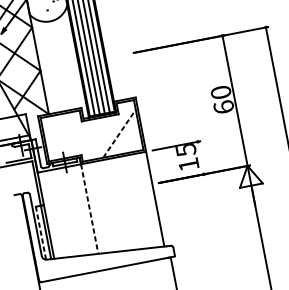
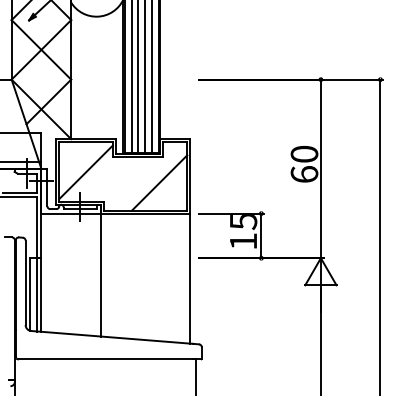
line: (119, 133) -> (159, 182), dashed -> solid
line: (64, 136) -> (85, 172), added
line: (201, 157) -> (261, 235), added
line: (89, 209) -> (100, 275), dashed -> solid
line: (41, 233) -> (30, 294), dashed -> solid

